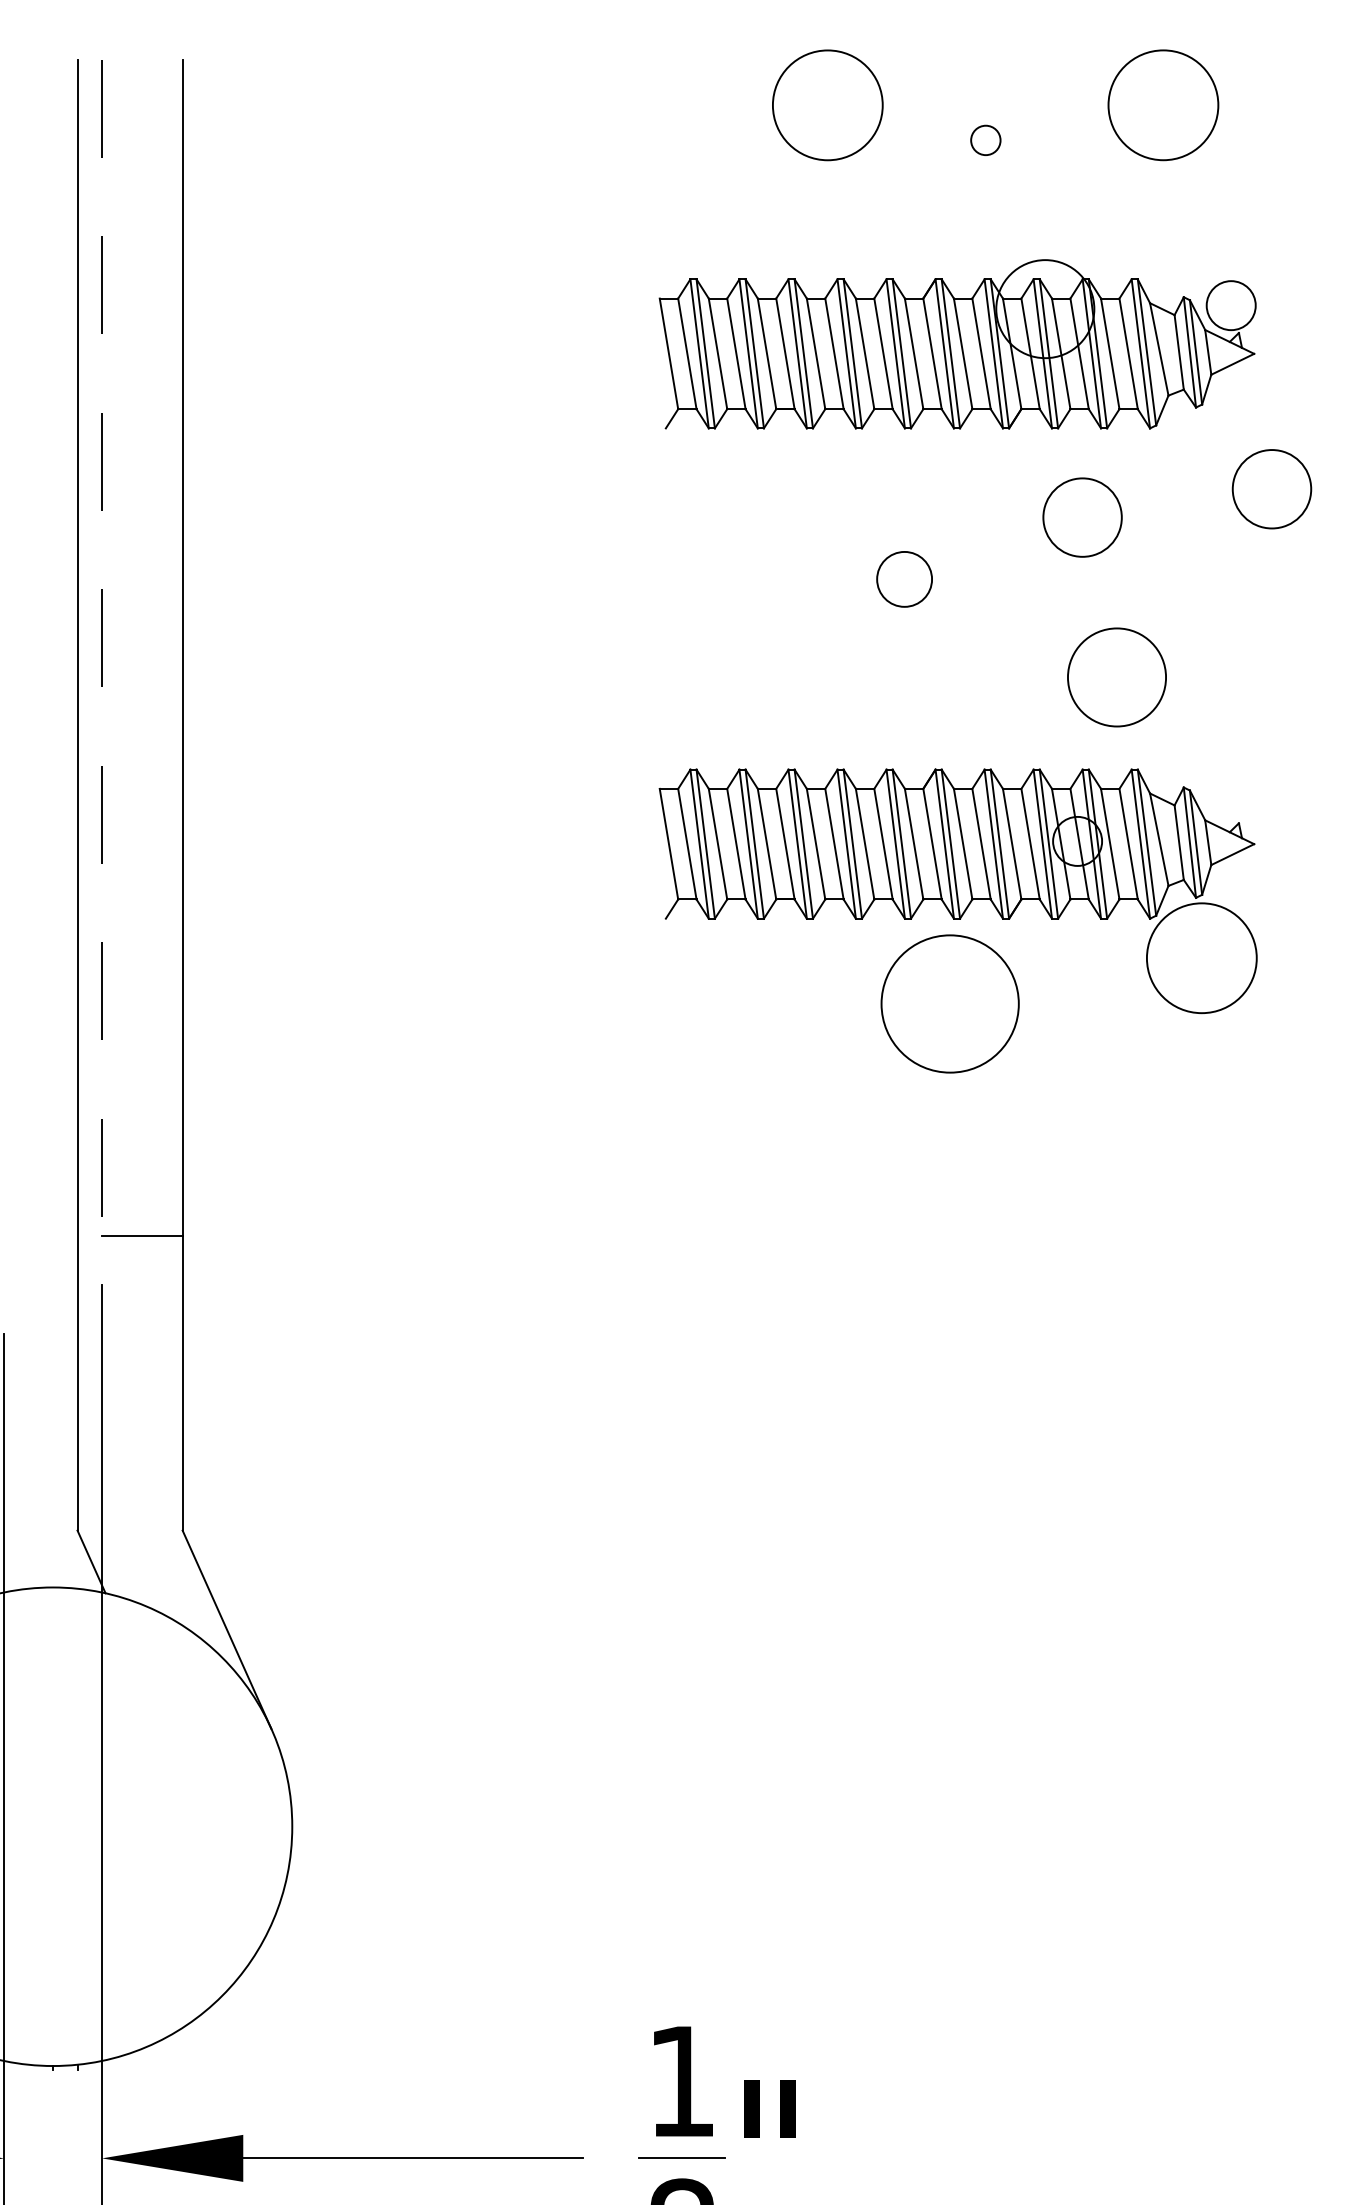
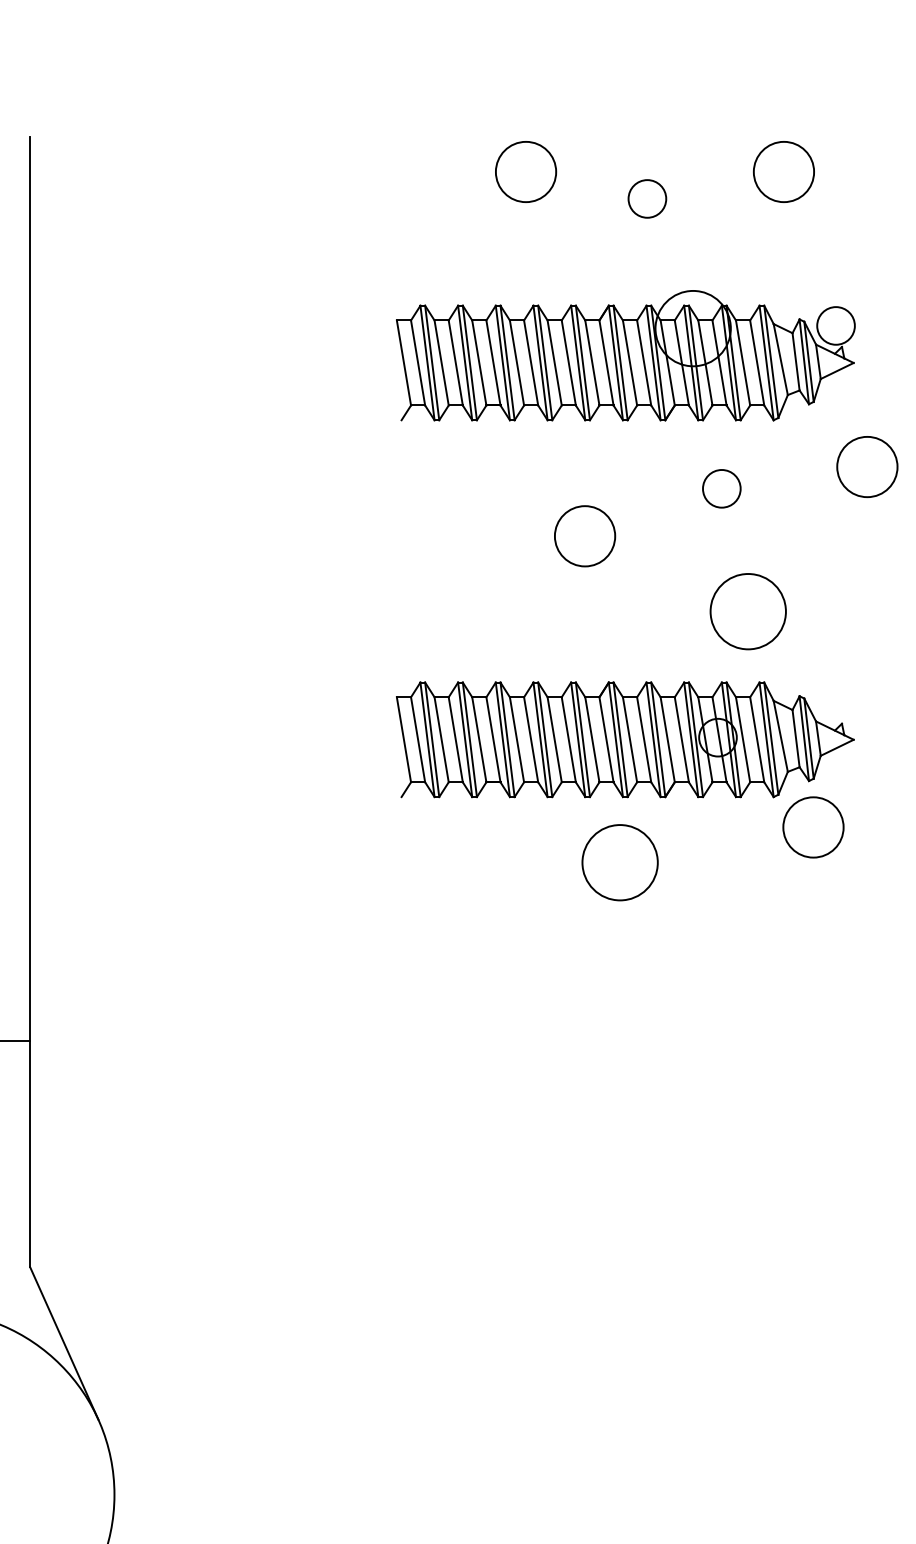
circle: (827, 105) -> (525, 172), size x0.71
circle: (1163, 105) -> (784, 172), size x0.71
circle: (985, 140) -> (647, 199), size x1.67
circle: (1082, 517) -> (721, 488), size x0.62
circle: (904, 579) -> (584, 536), size x1.43
circle: (1201, 958) -> (813, 827), size x0.71
circle: (950, 1004) -> (620, 862), size x0.71

